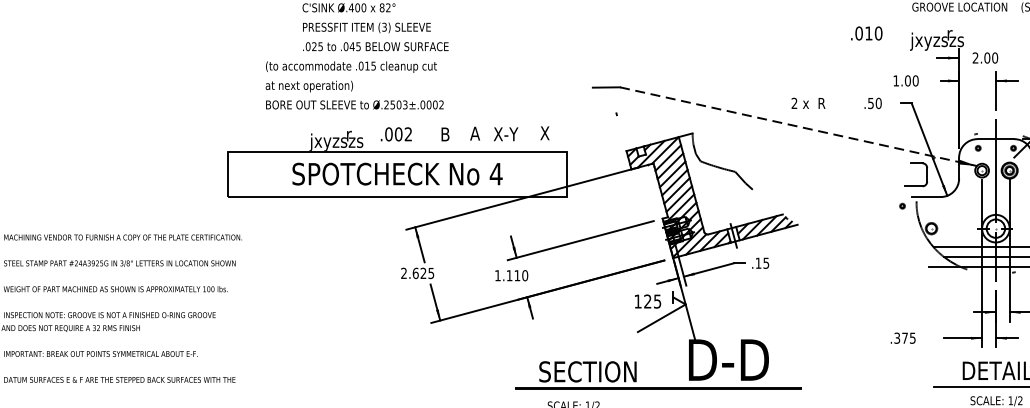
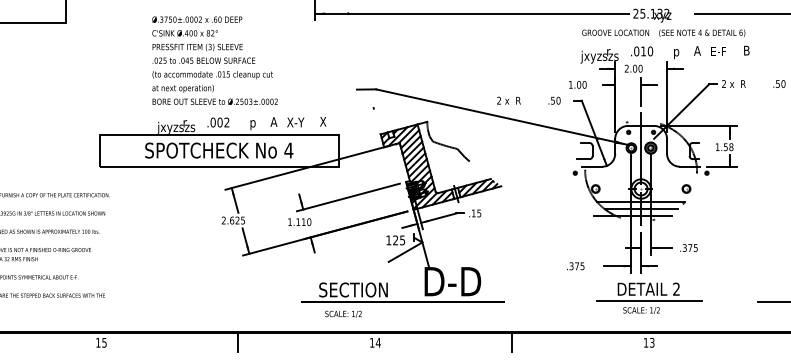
text: (867, 33) -> (642, 51), moved
text: (353, 84) -> (214, 87), moved
line: (797, 127) -> (501, 117), dashed -> solid
text: (444, 135) -> (252, 123), B -> p

